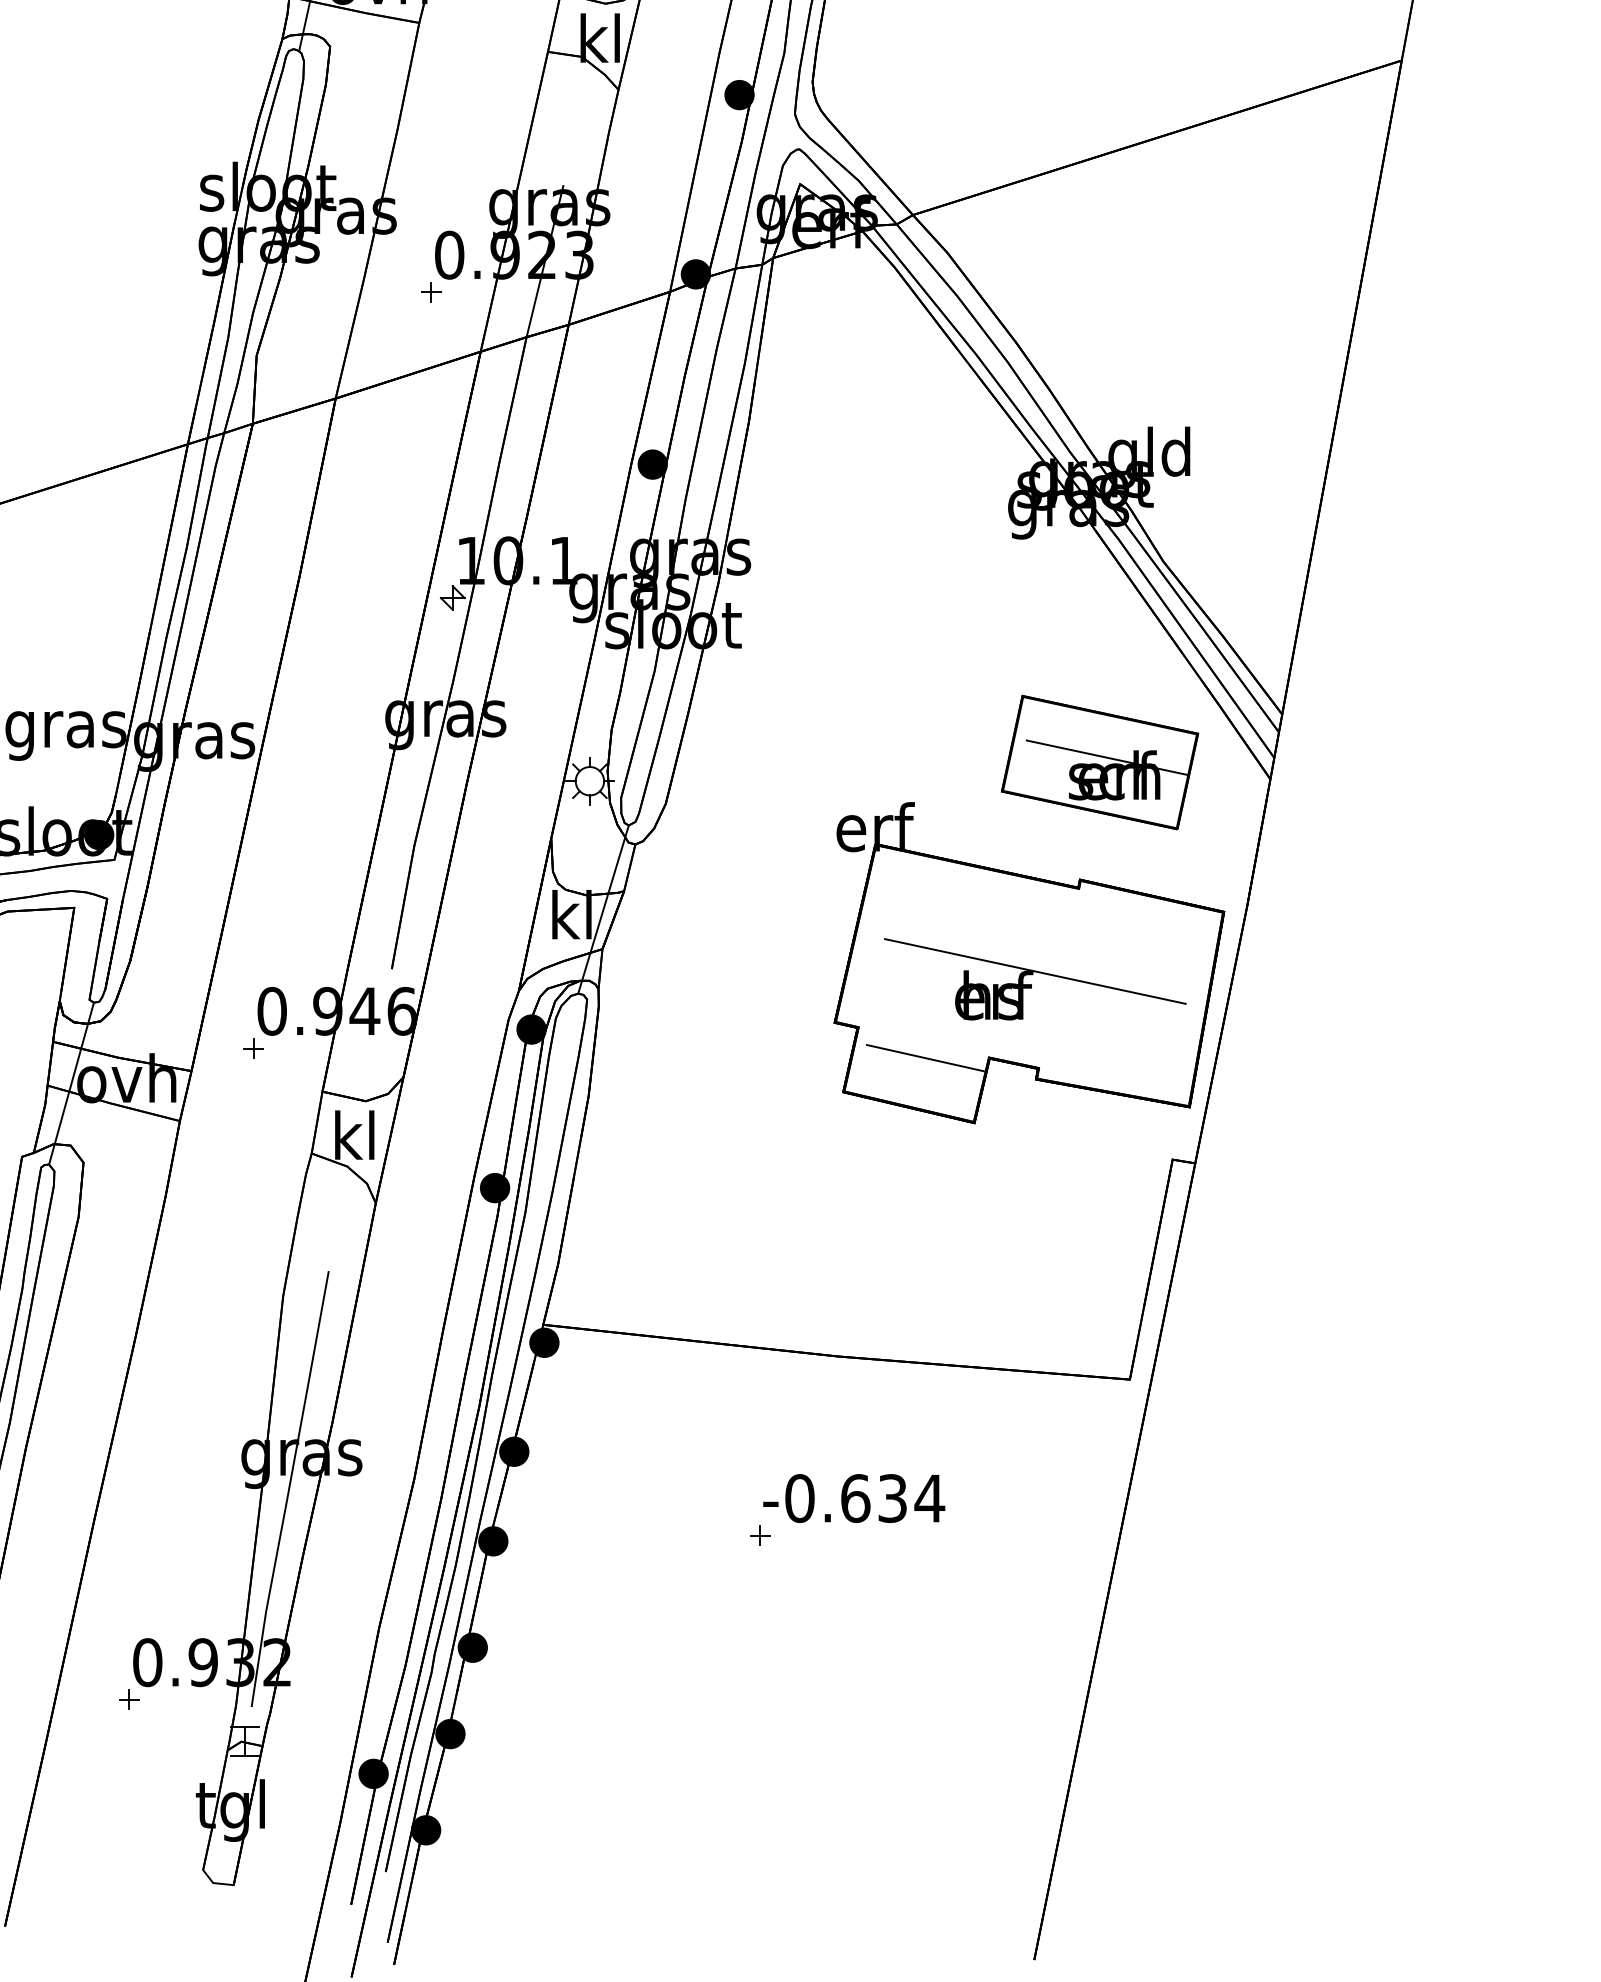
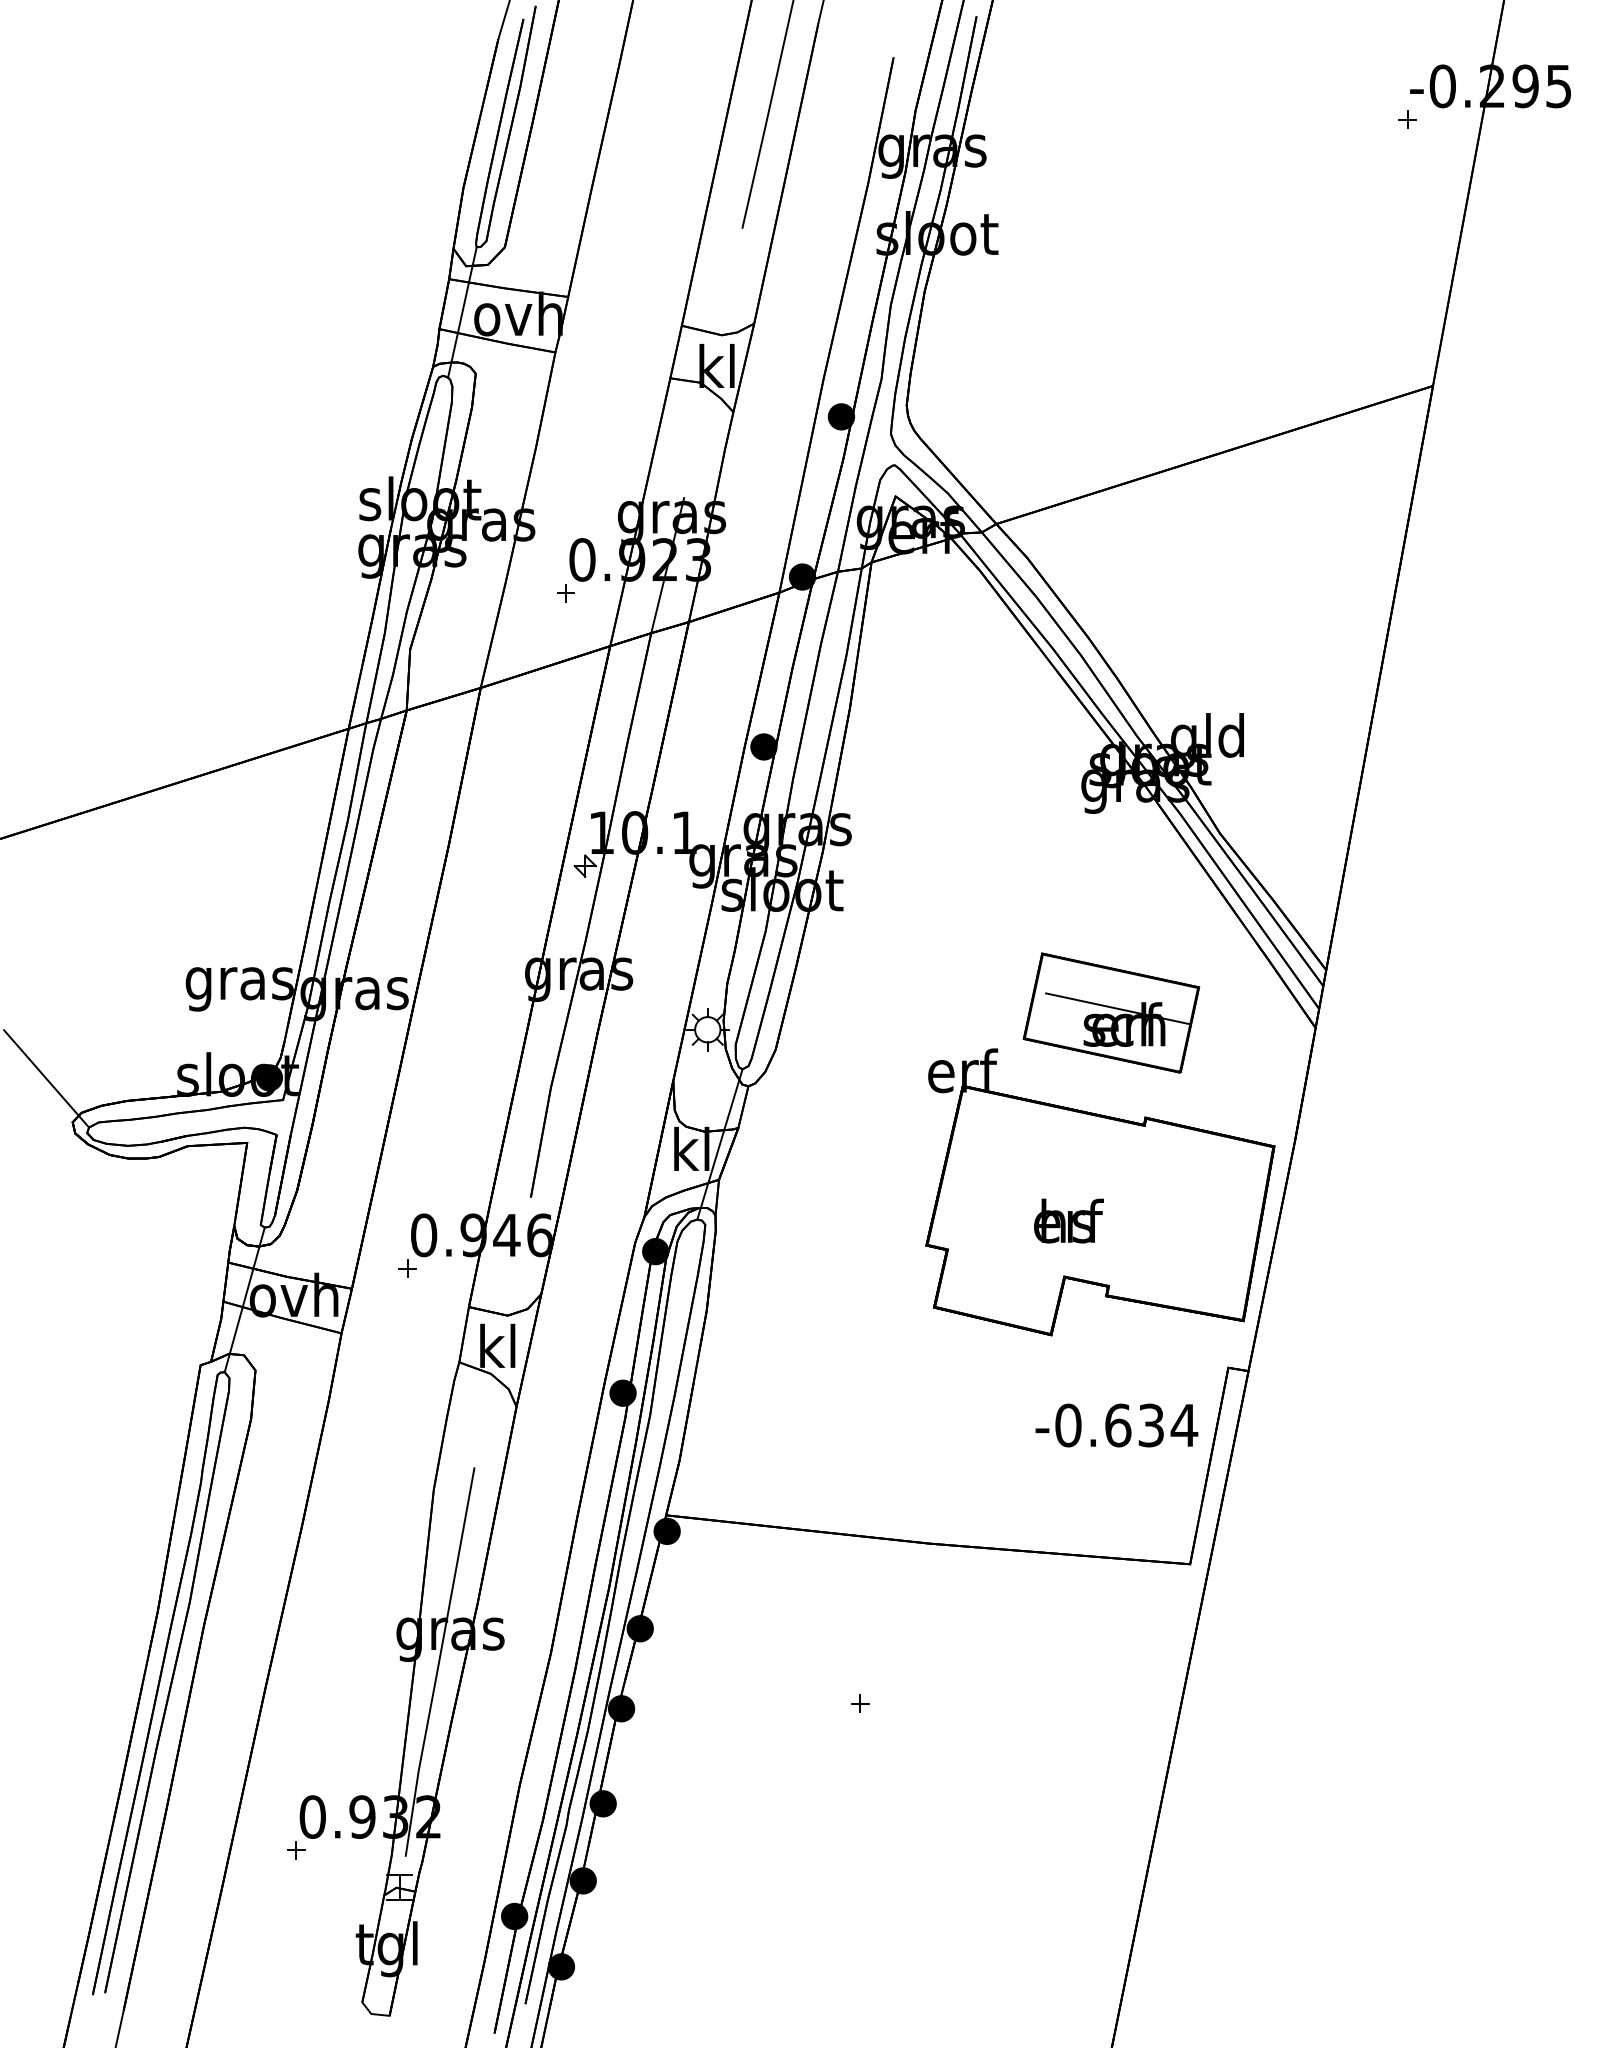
part: (1100, 761) -> (1111, 1012), moved
line: (1035, 971) -> (1105, 1199), removed
line: (925, 1057) -> (1007, 1276), removed
text: (853, 1498) -> (1116, 1425), moved

